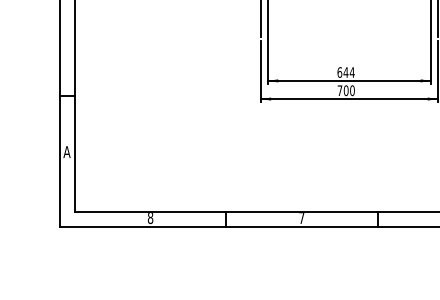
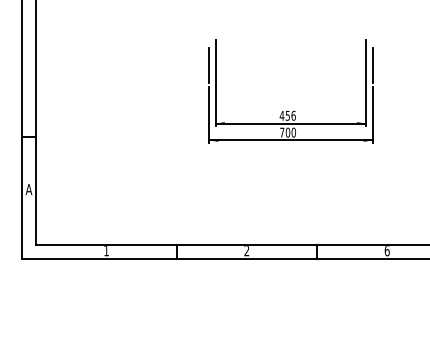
text: (345, 72) -> (287, 115), 644 -> 456
text: (150, 218) -> (106, 251), 8 -> 1
text: (301, 218) -> (246, 251), 7 -> 2

